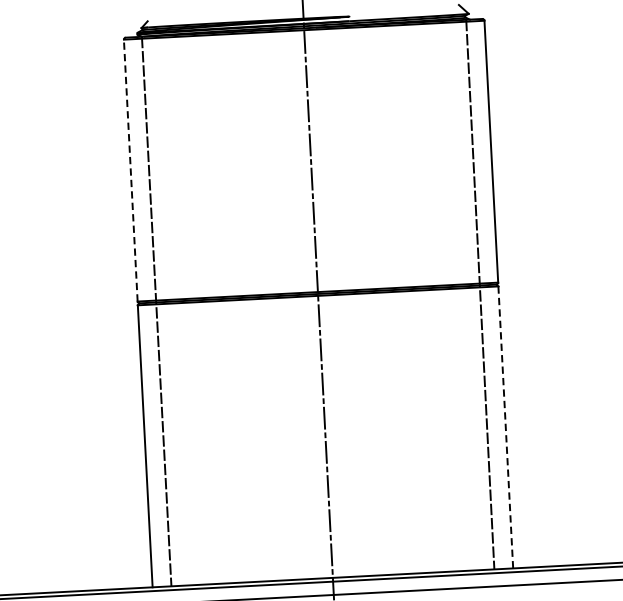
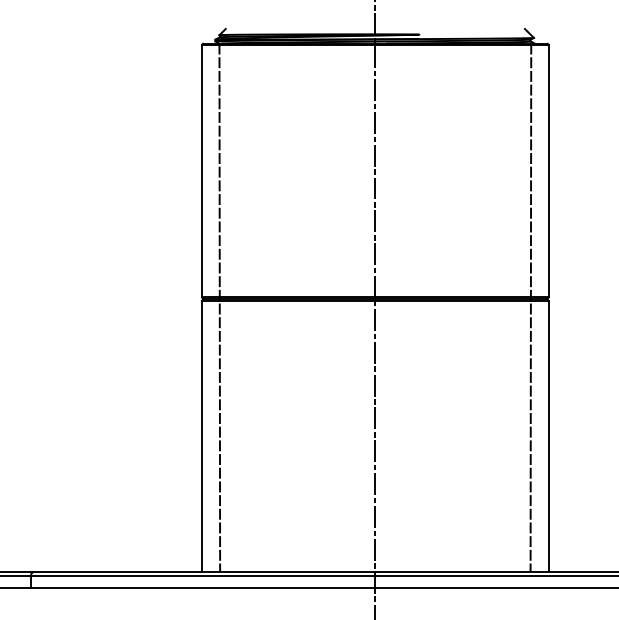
line: (131, 170) -> (202, 171), dashed -> solid
line: (505, 427) -> (548, 436), dashed -> solid

